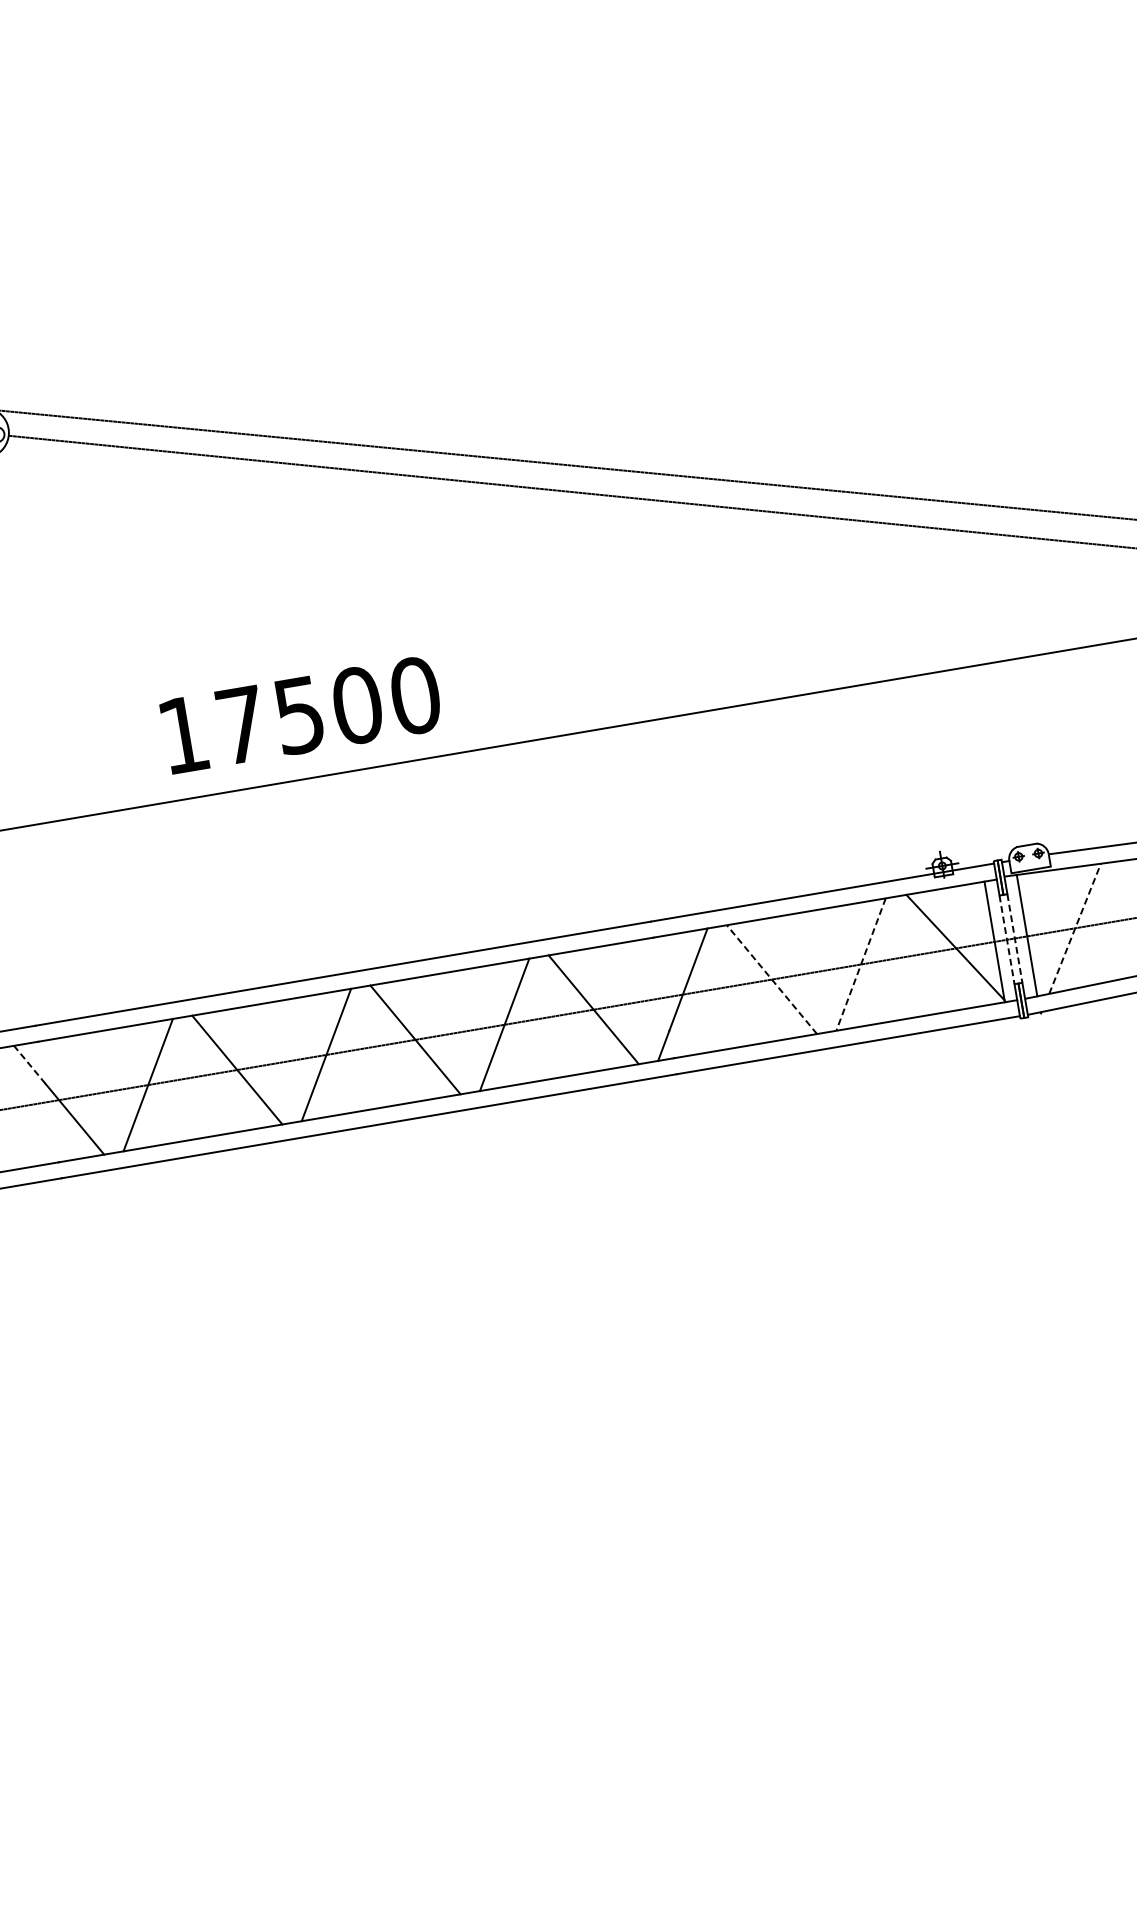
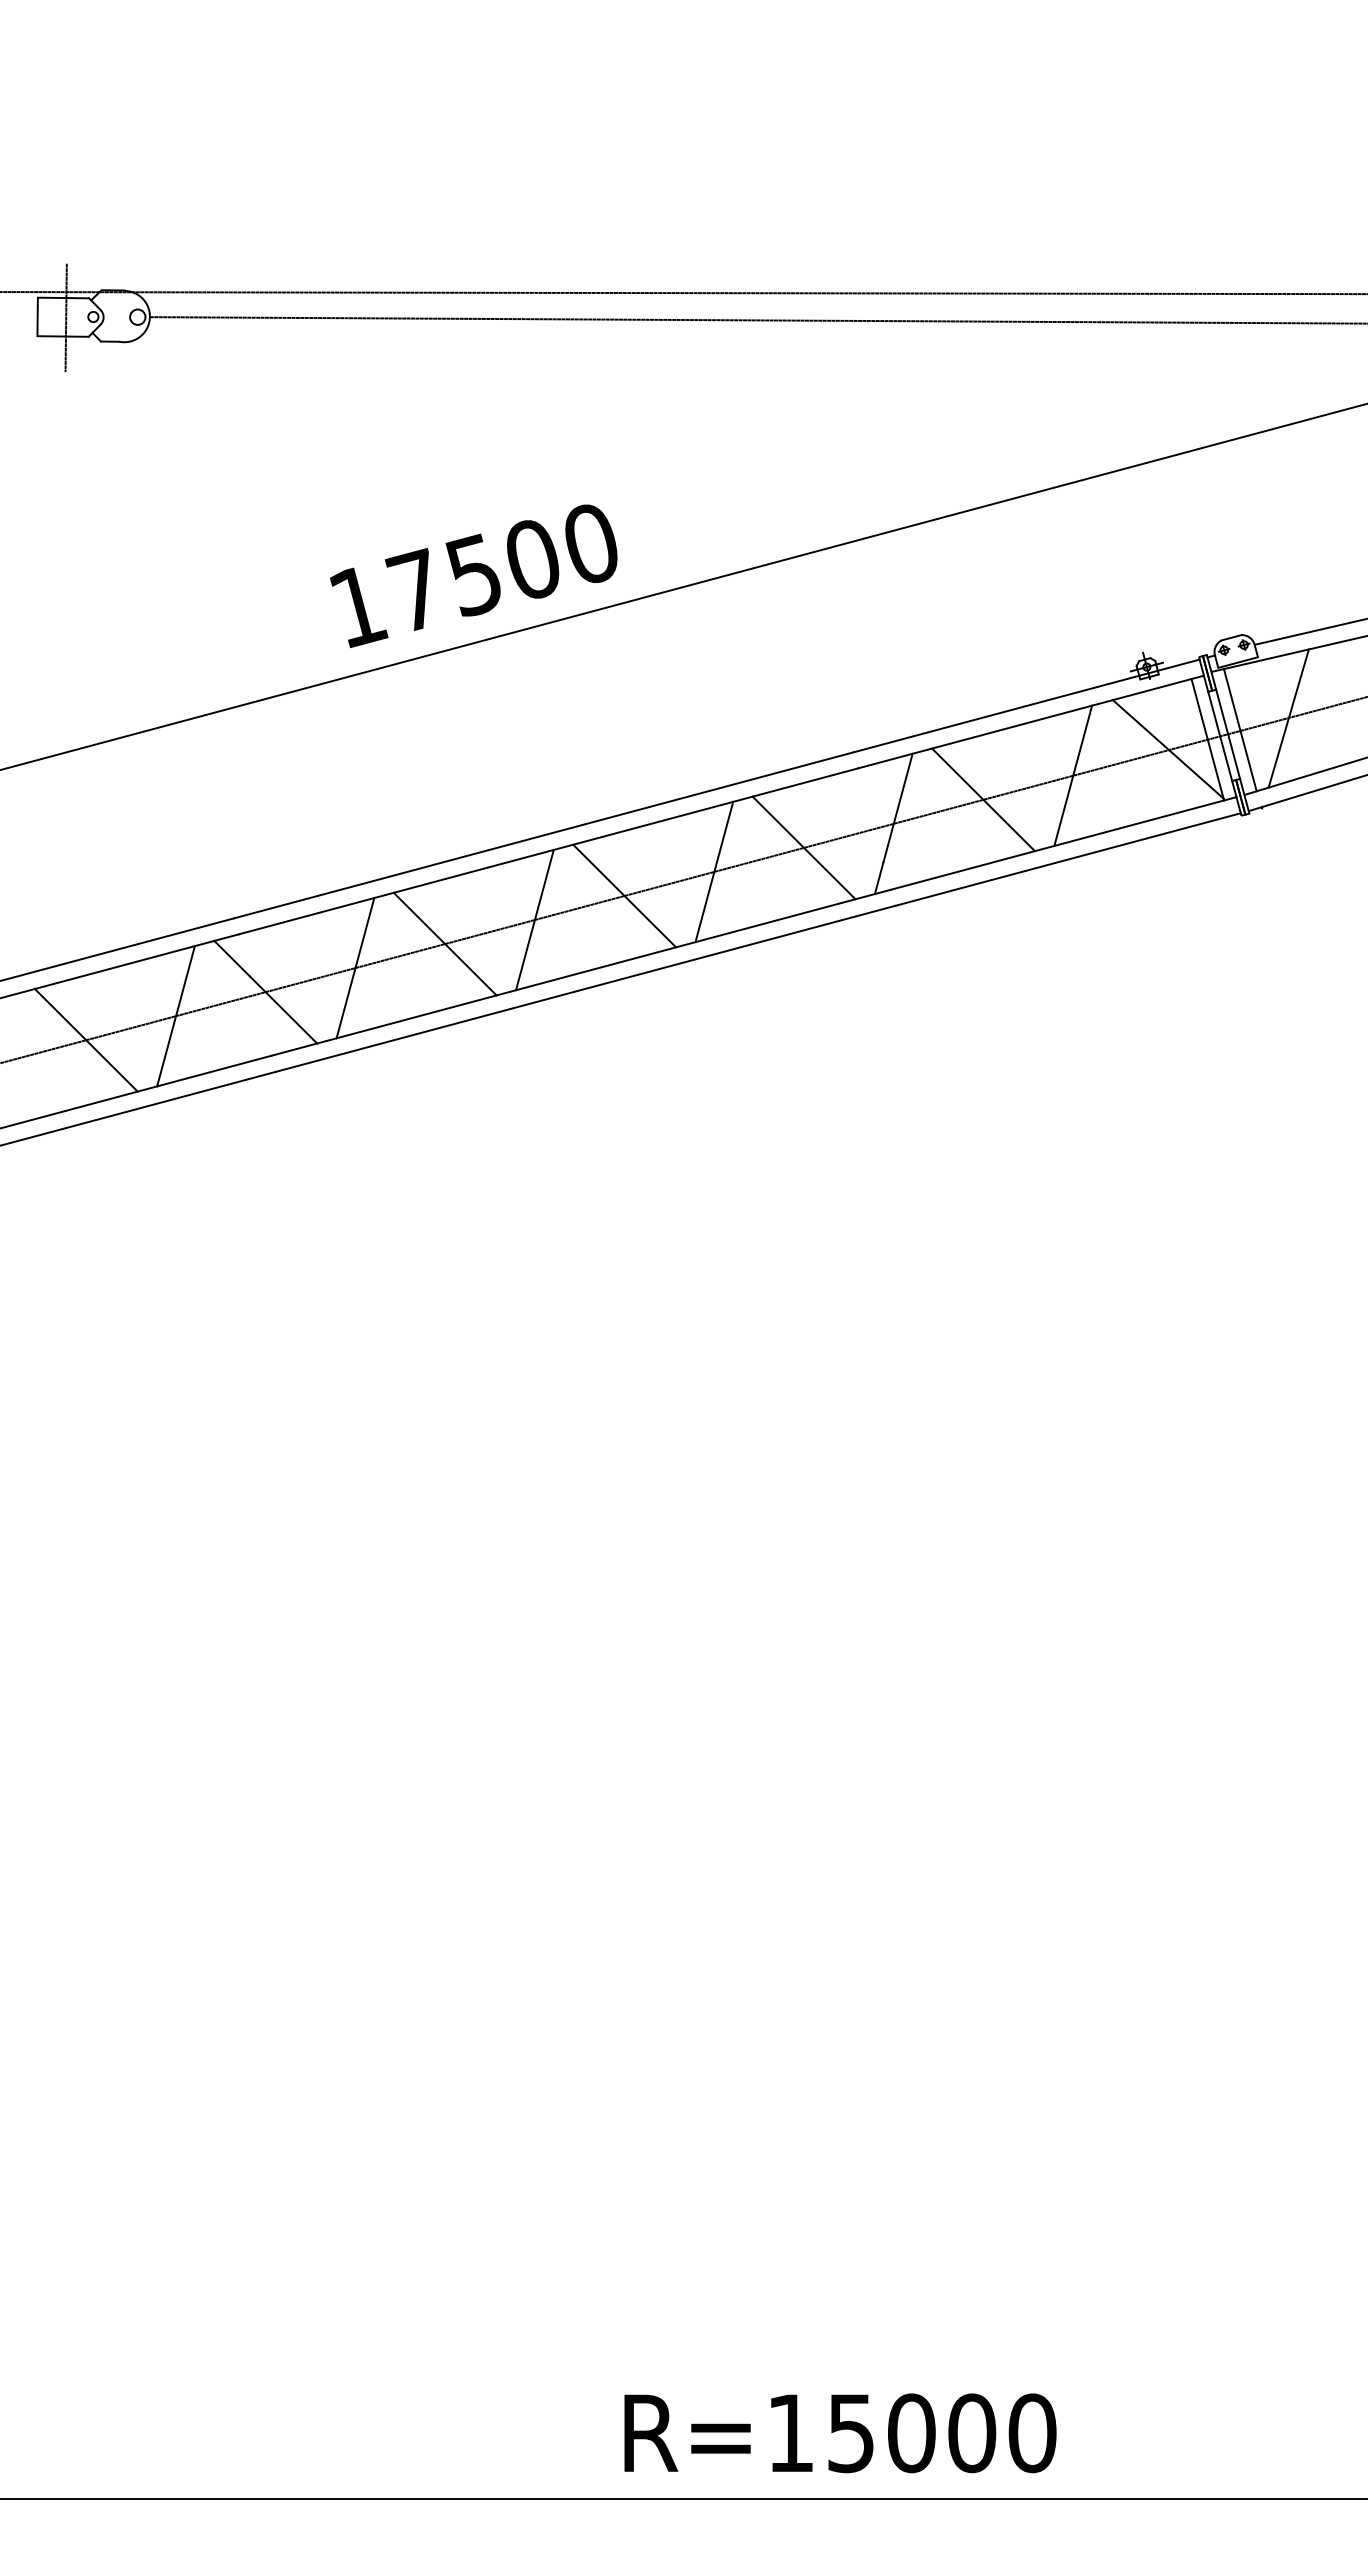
line: (1074, 928) -> (1288, 718), dashed -> solid
line: (1015, 938) -> (1228, 734), dashed -> solid
line: (1007, 939) -> (1220, 736), dashed -> solid
line: (861, 964) -> (1073, 775), dashed -> solid
line: (771, 979) -> (983, 799), dashed -> solid
line: (29, 1064) -> (231, 958), dashed -> solid

